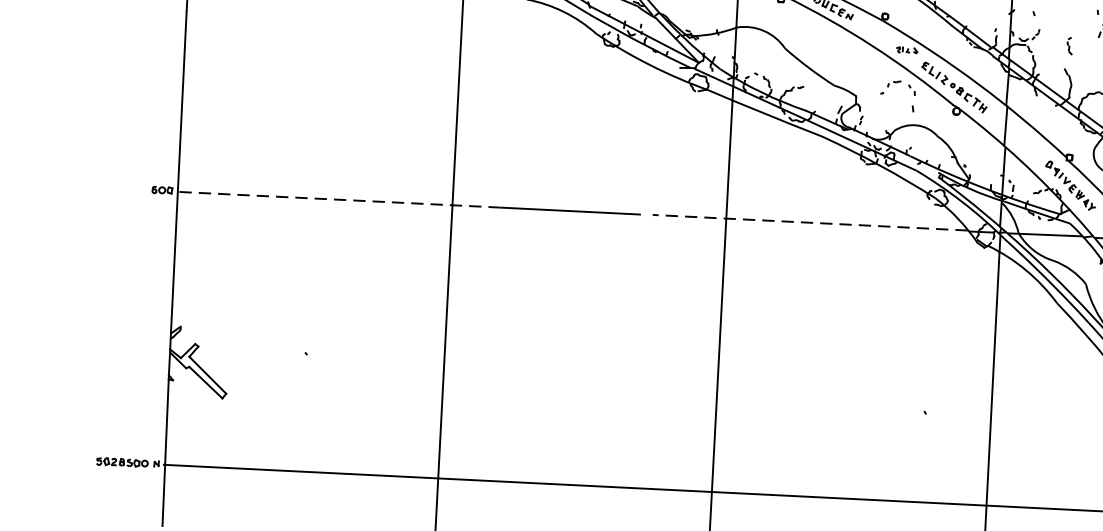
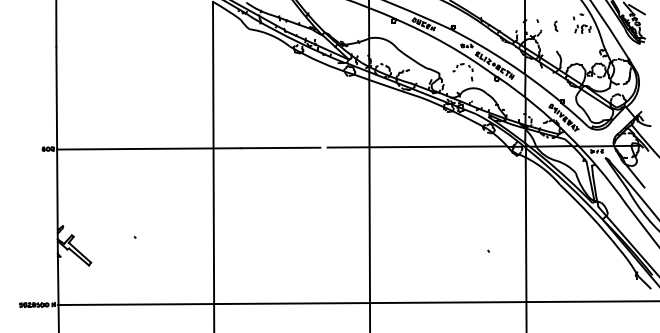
part: (1068, 46) -> (555, 26), moved
line: (340, 199) -> (149, 148), dashed -> solid
line: (810, 223) -> (417, 147), dashed -> solid

